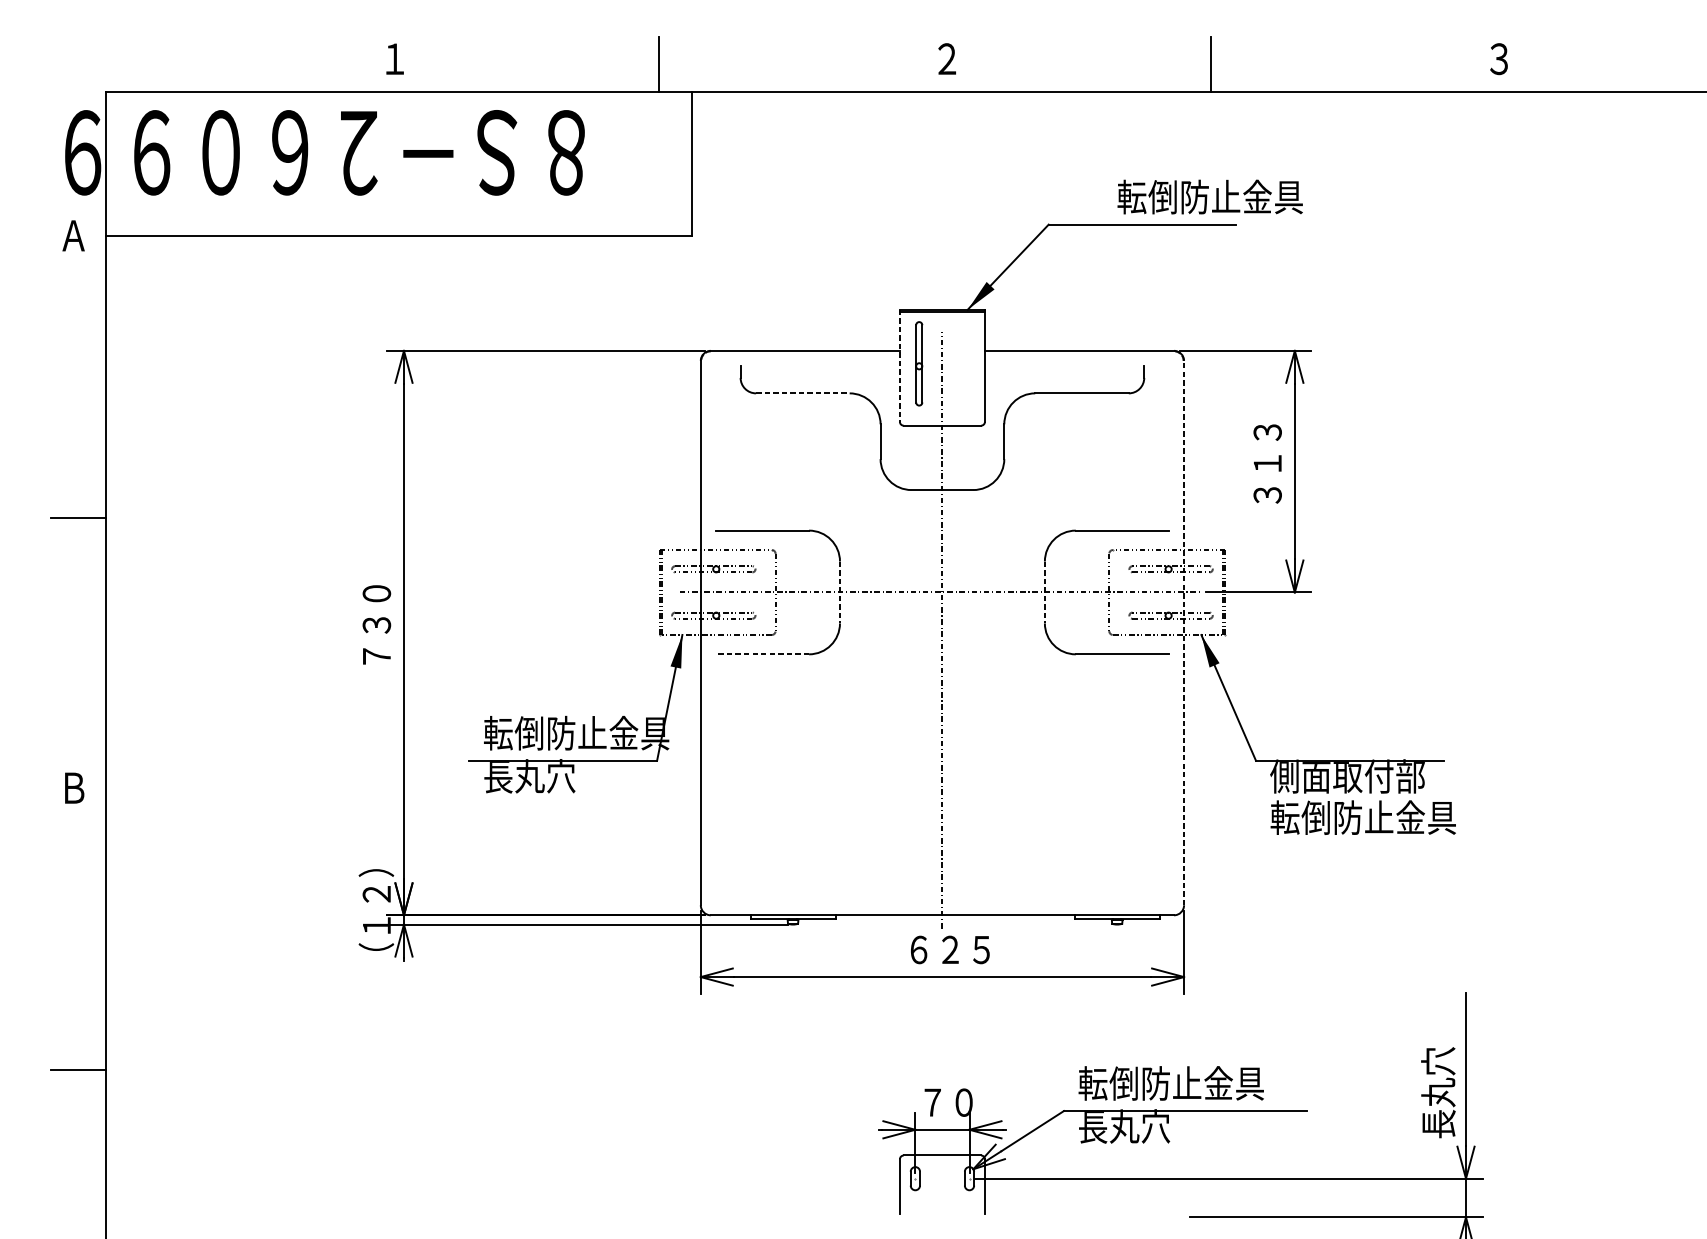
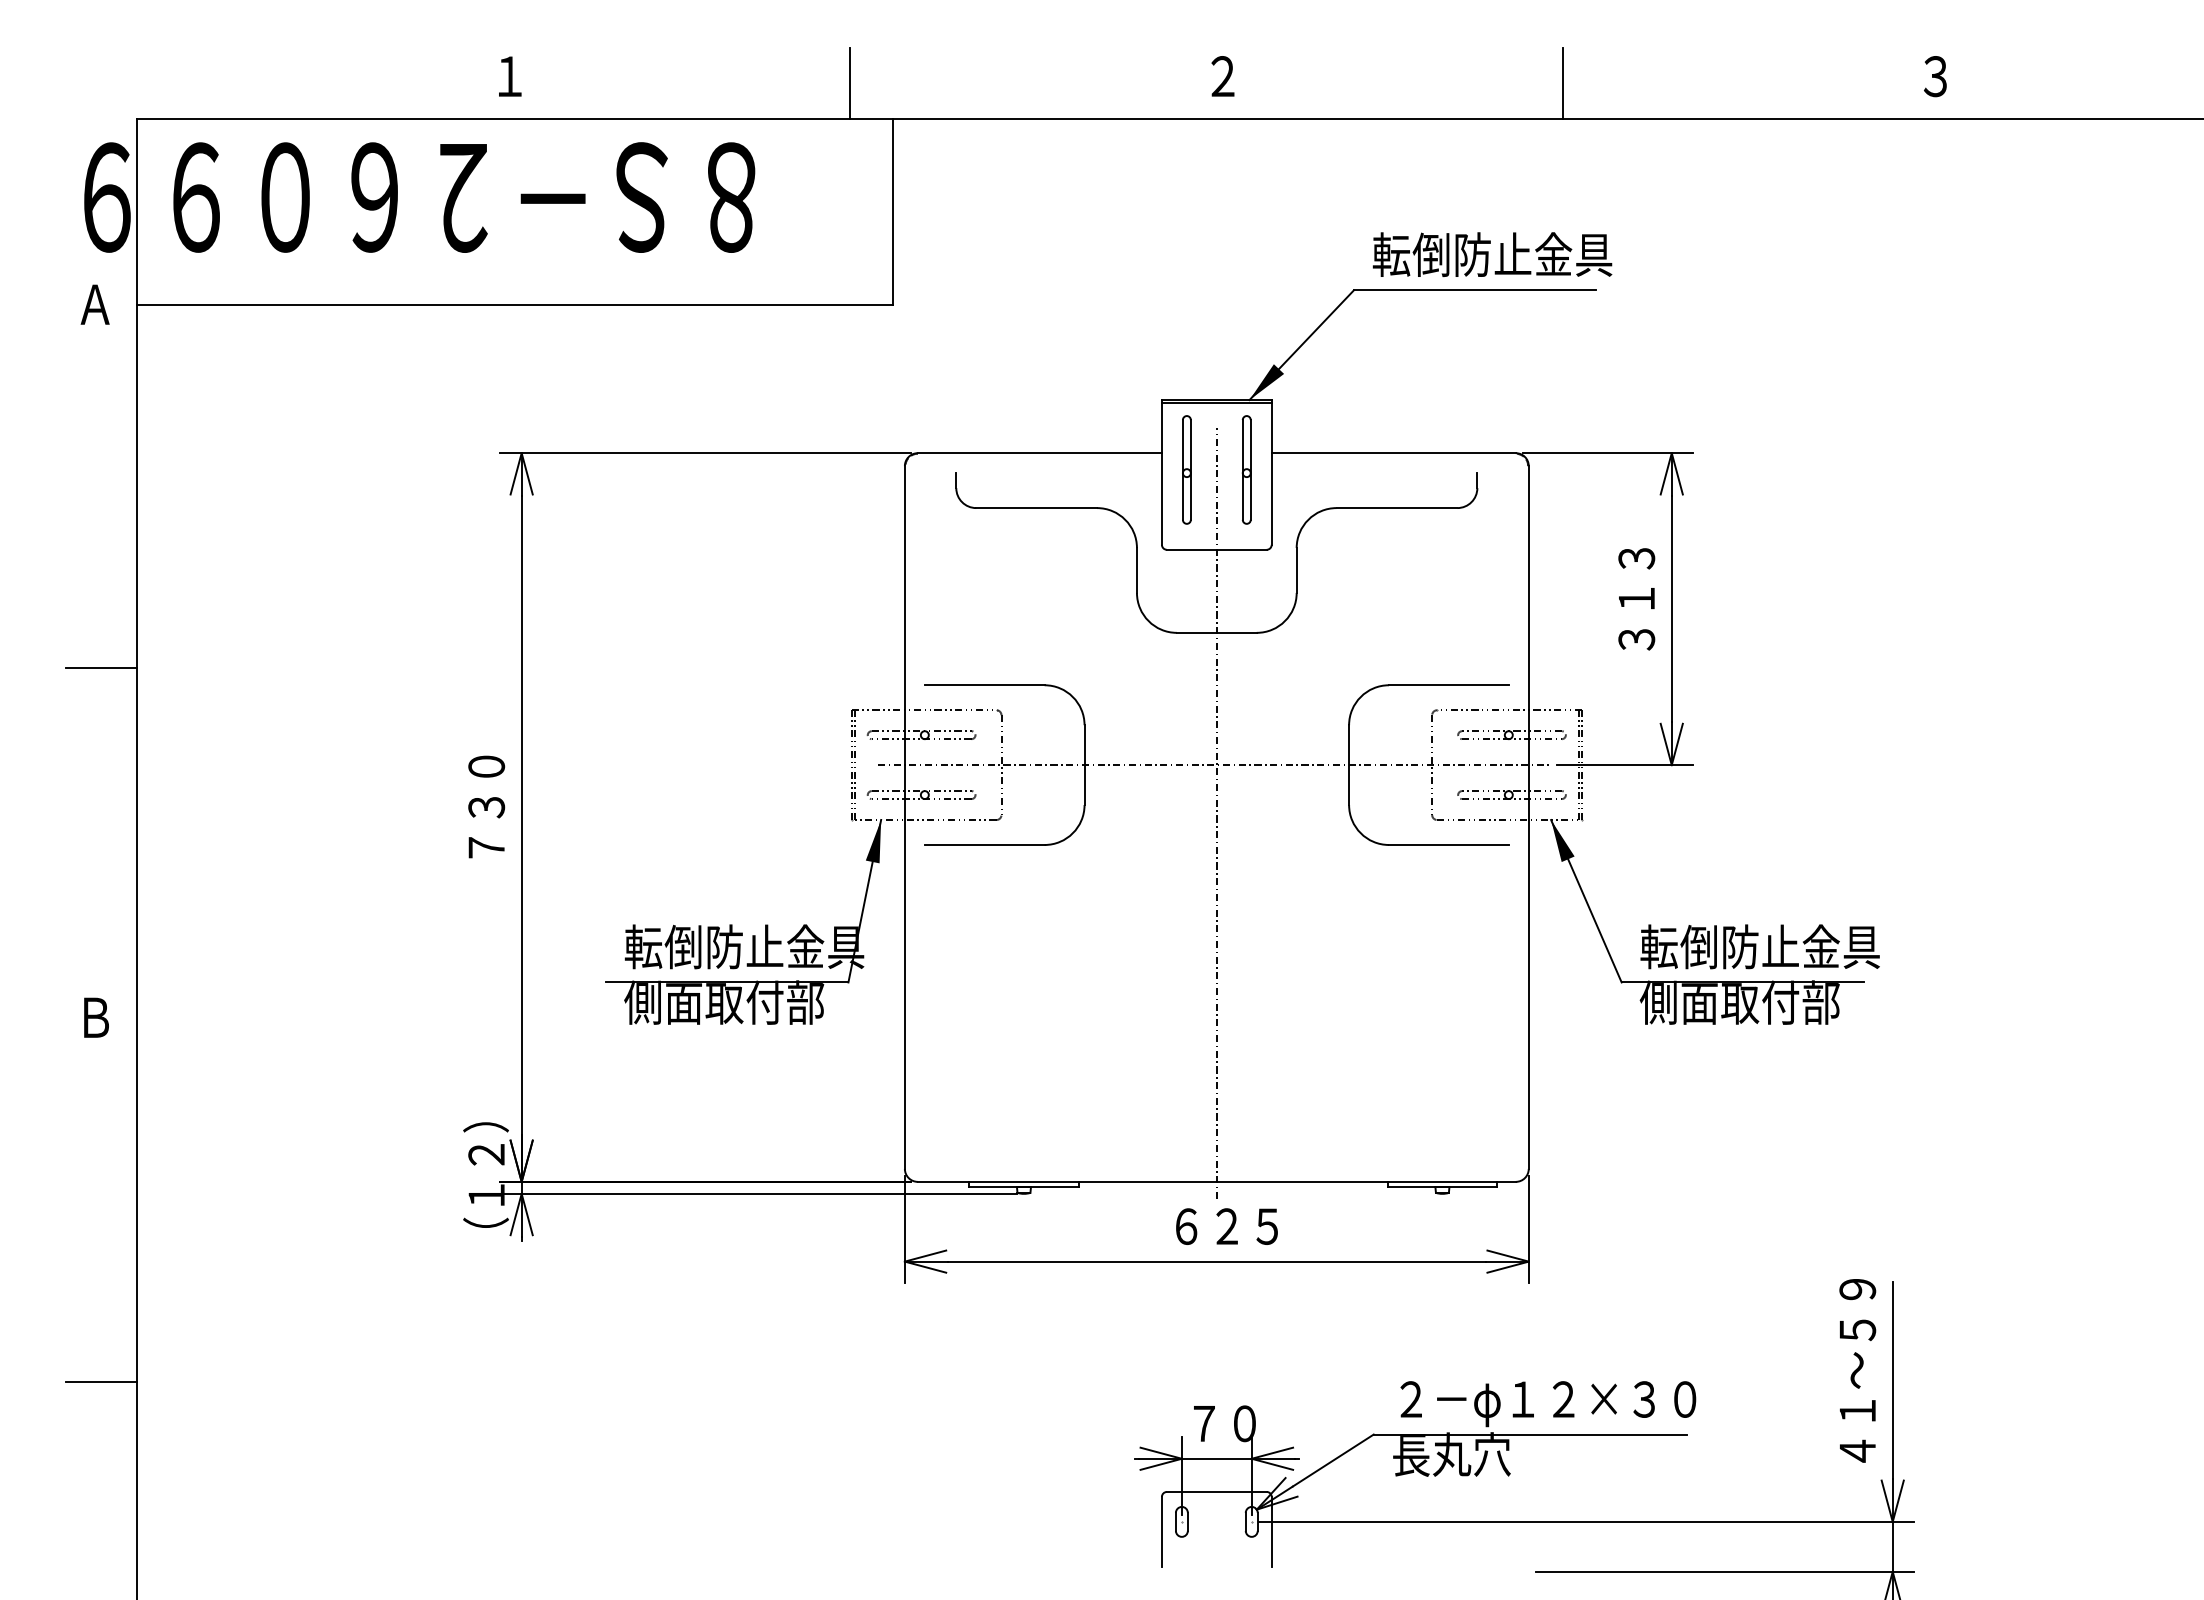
text: (1210, 196) -> (1492, 254), moved
part: (965, 363) -> (1246, 469), added
line: (899, 365) -> (1161, 472), dashed -> solid
line: (803, 393) -> (1037, 508), dashed -> solid
line: (839, 592) -> (1084, 765), dashed -> solid
line: (1045, 592) -> (1349, 765), dashed -> solid
line: (1183, 633) -> (1528, 817), dashed -> solid
line: (762, 653) -> (984, 844), dashed -> solid
text: (561, 776) -> (724, 1002), 長丸穴 -> 側面取付部
text: (1362, 817) -> (1759, 946), moved
text: (1437, 1064) -> (1856, 1374), 長丸穴 -> ４１～５９
text: (1196, 1085) -> (1544, 1401), 転倒防止金具 -> ２－φ１２×３０

